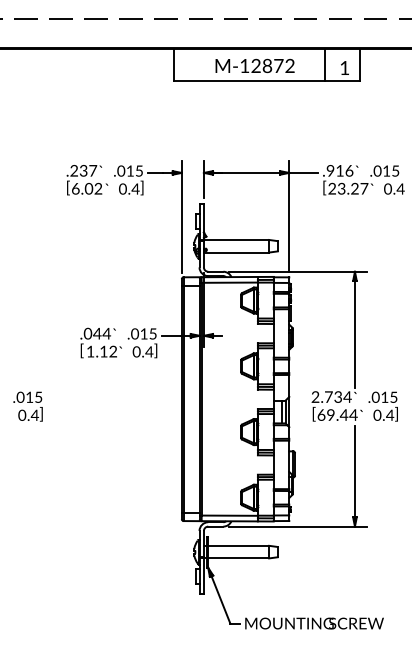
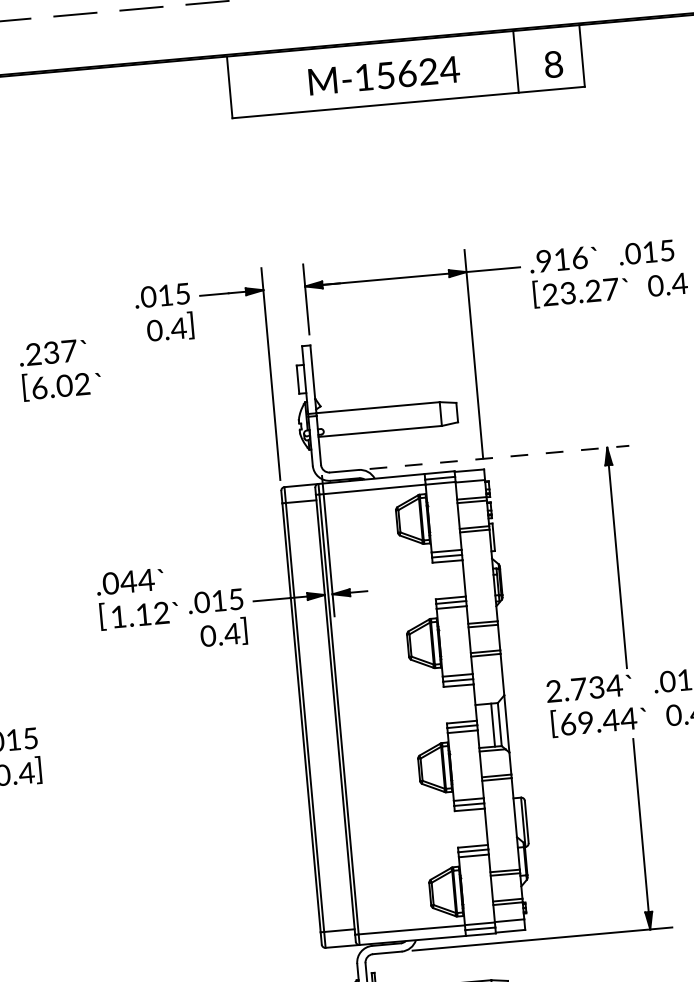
text: (273, 65) -> (418, 71), M-12872 -> M-15624
text: (344, 68) -> (553, 65), 1 -> 8
text: (87, 180) -> (60, 370), moved
line: (297, 271) -> (498, 456), solid -> dashed
text: (100, 342) -> (135, 597), moved

